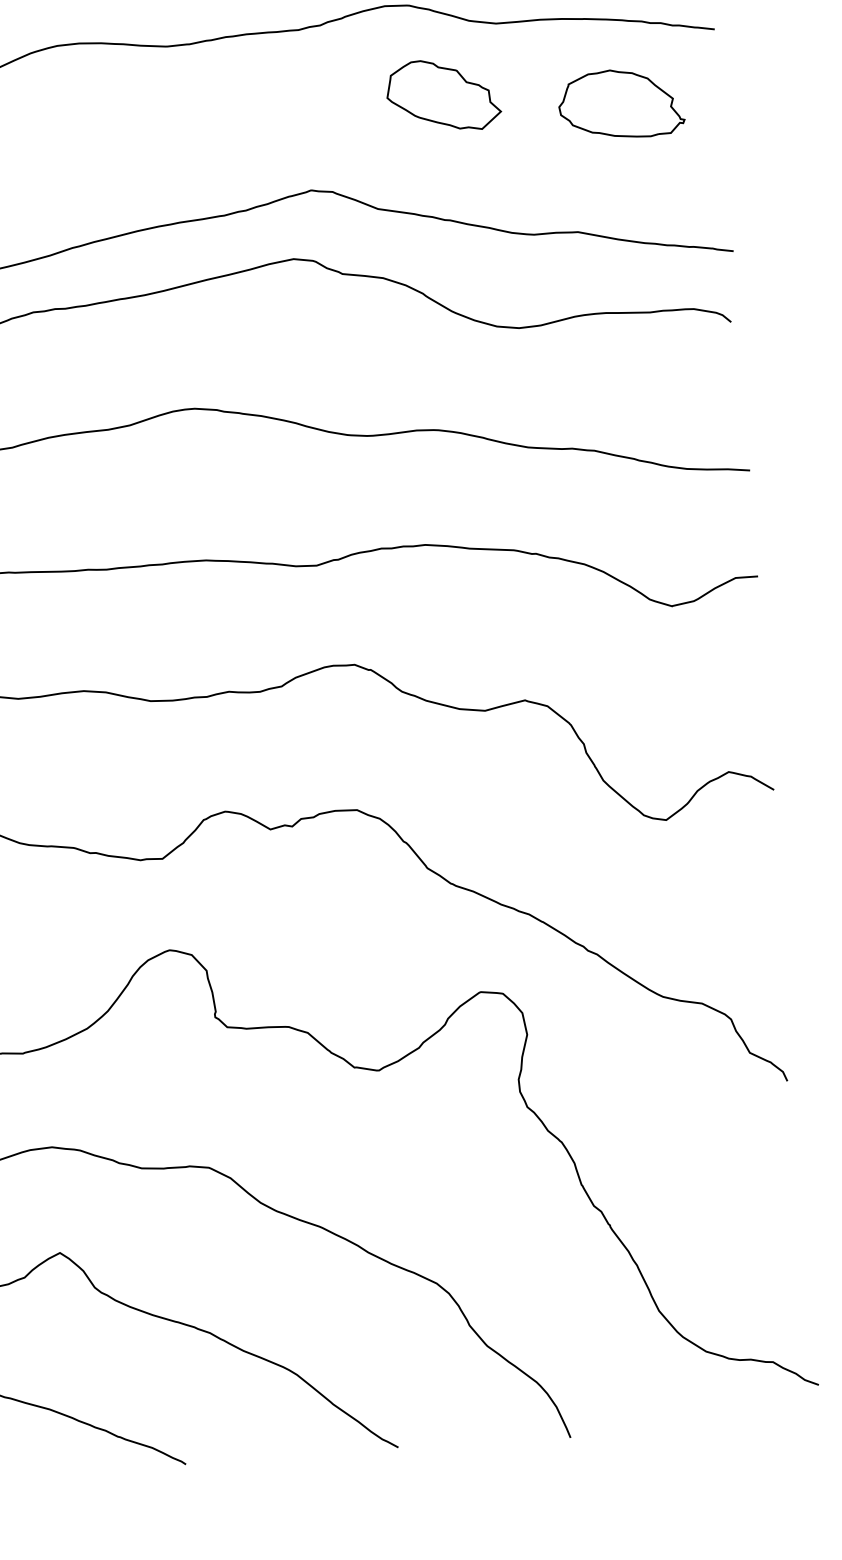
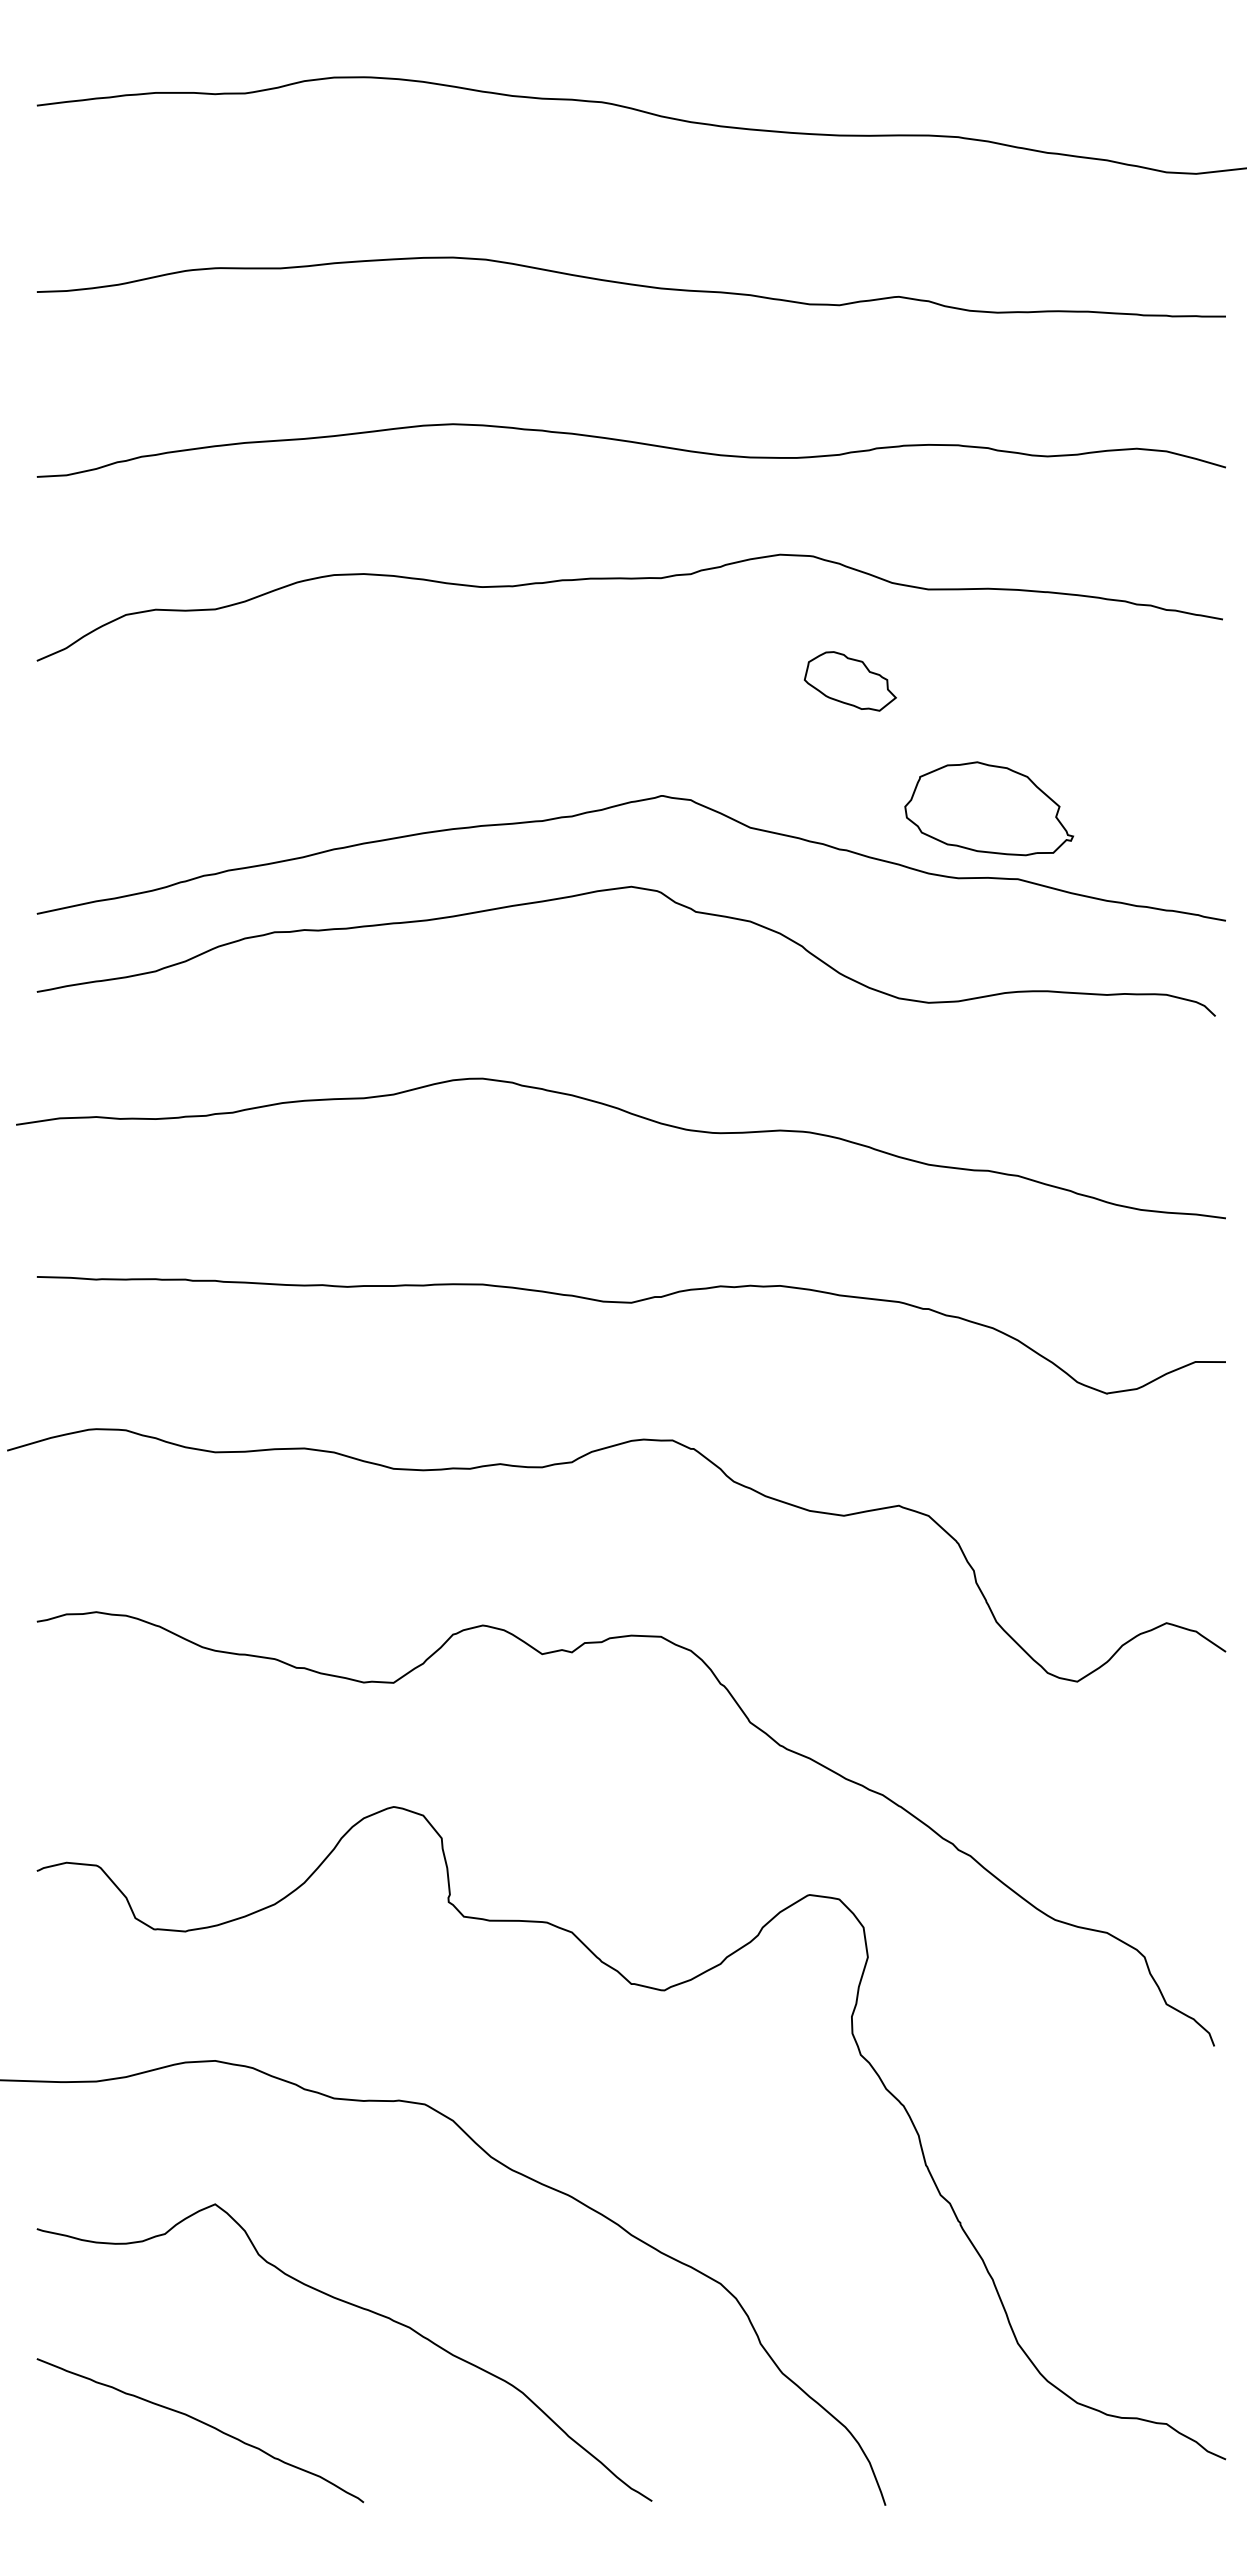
part: (443, 95) -> (850, 681), size x0.6
part: (621, 103) -> (989, 808), moved

